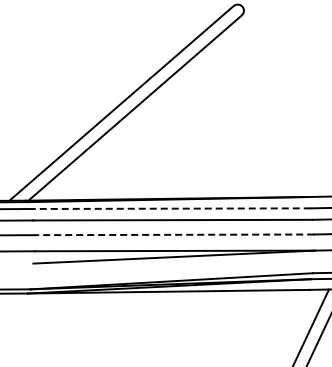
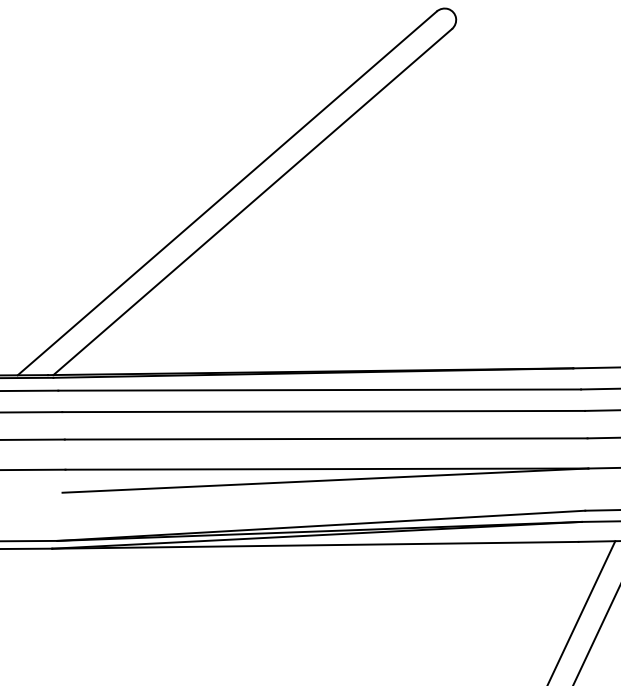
line: (170, 208) -> (318, 389), dashed -> solid
line: (174, 234) -> (326, 438), dashed -> solid

